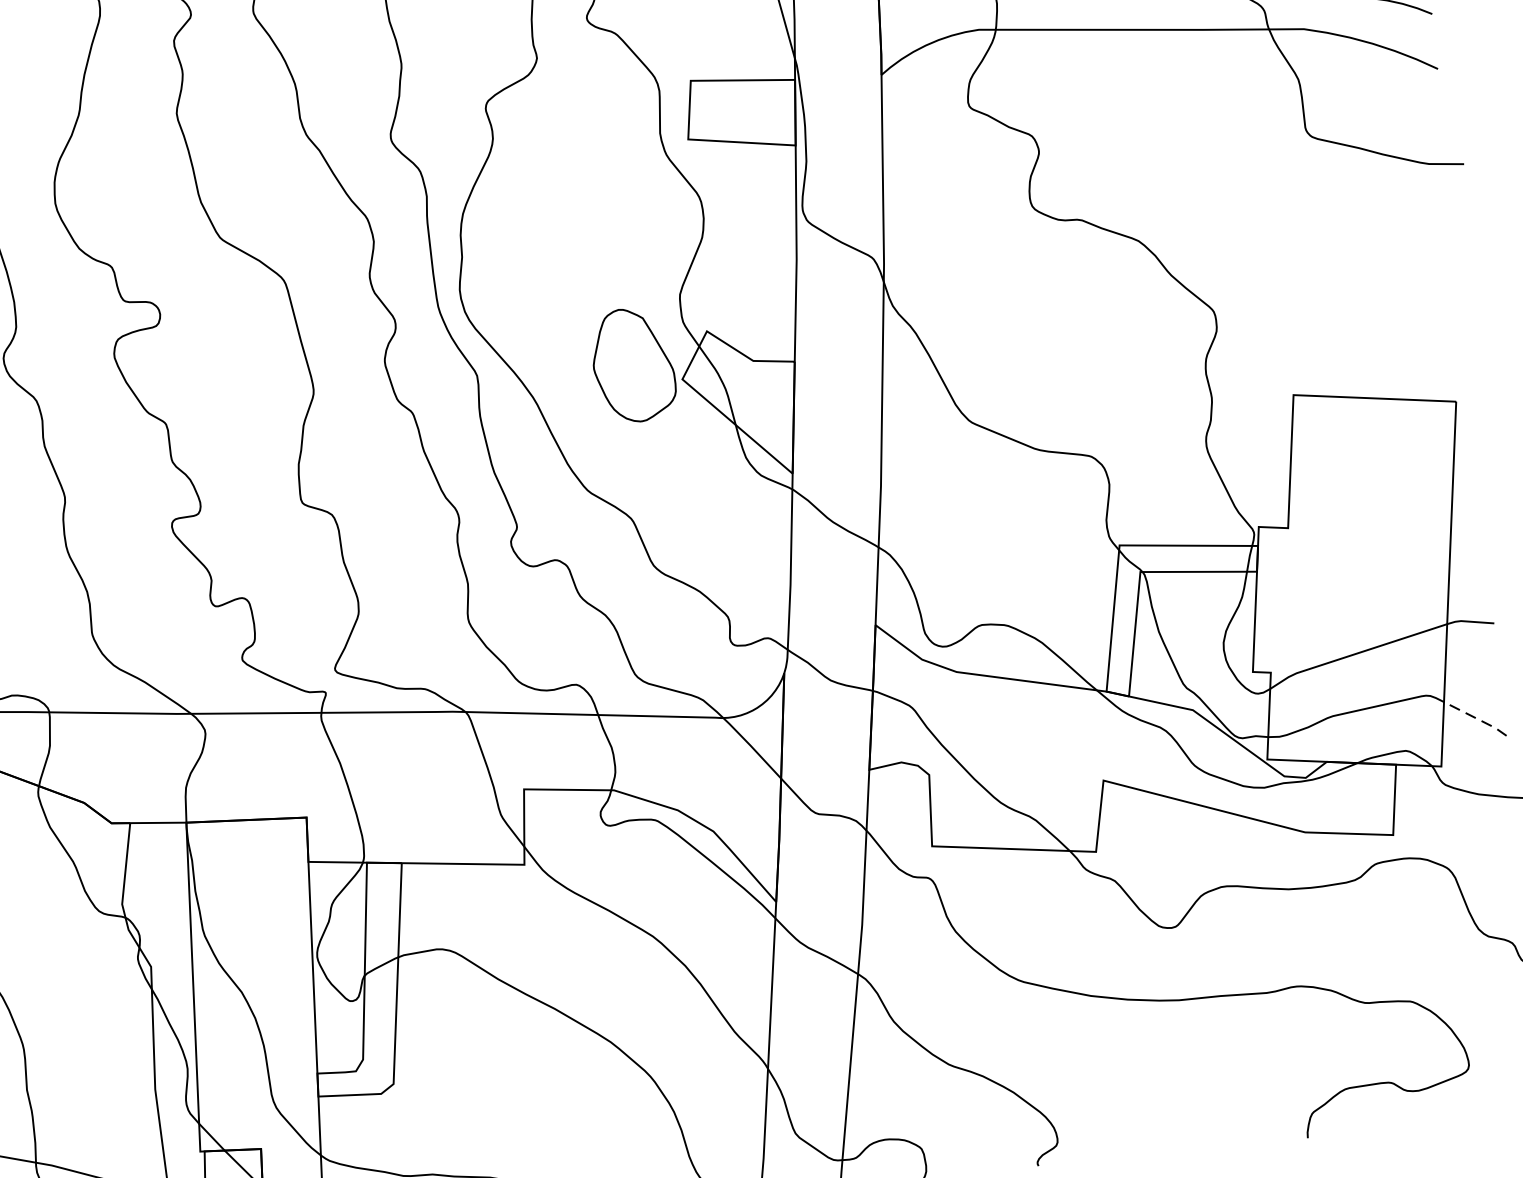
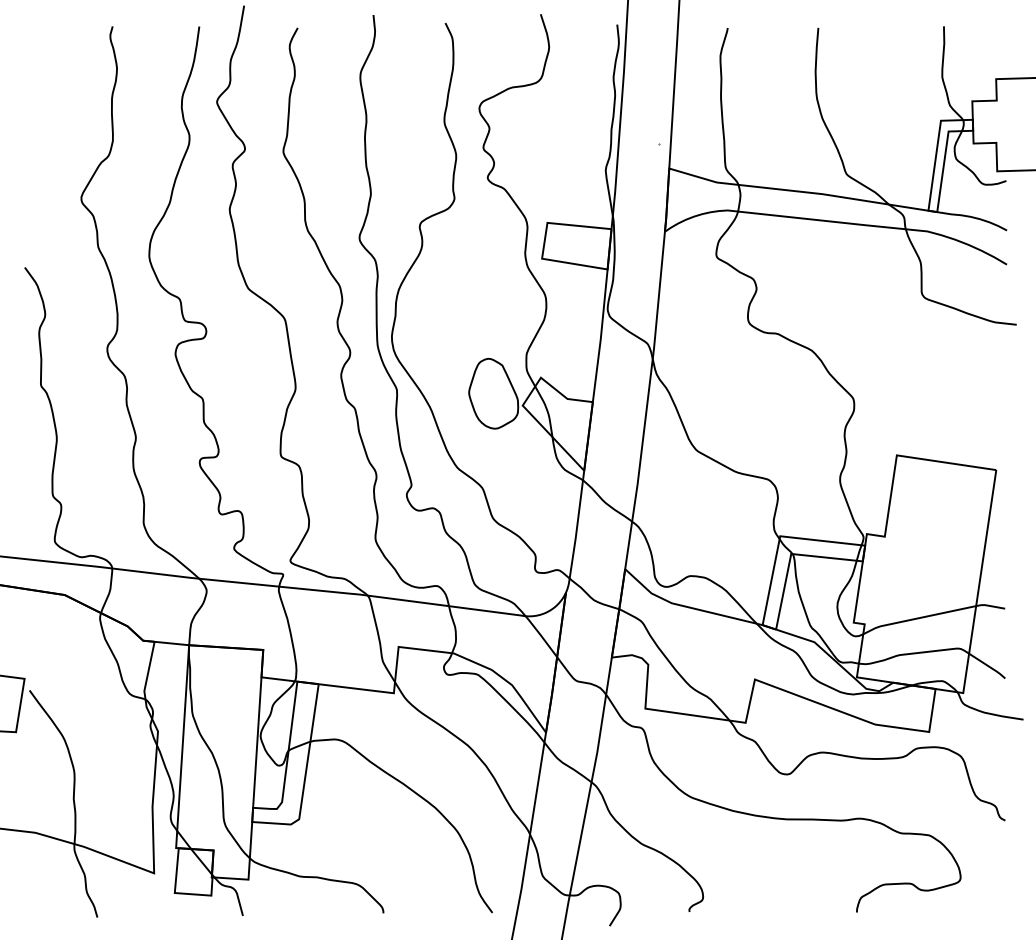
line: (1477, 719) -> (988, 666), dashed -> solid

